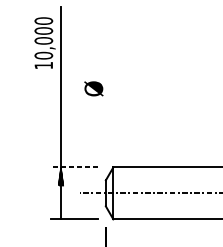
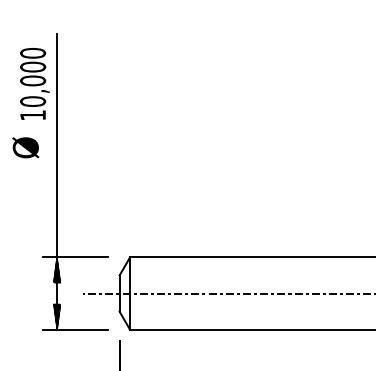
text: (93, 88) -> (25, 147), moved
line: (74, 167) -> (75, 257), dashed -> solid
hatch: (60, 209) -> (56, 316), added

